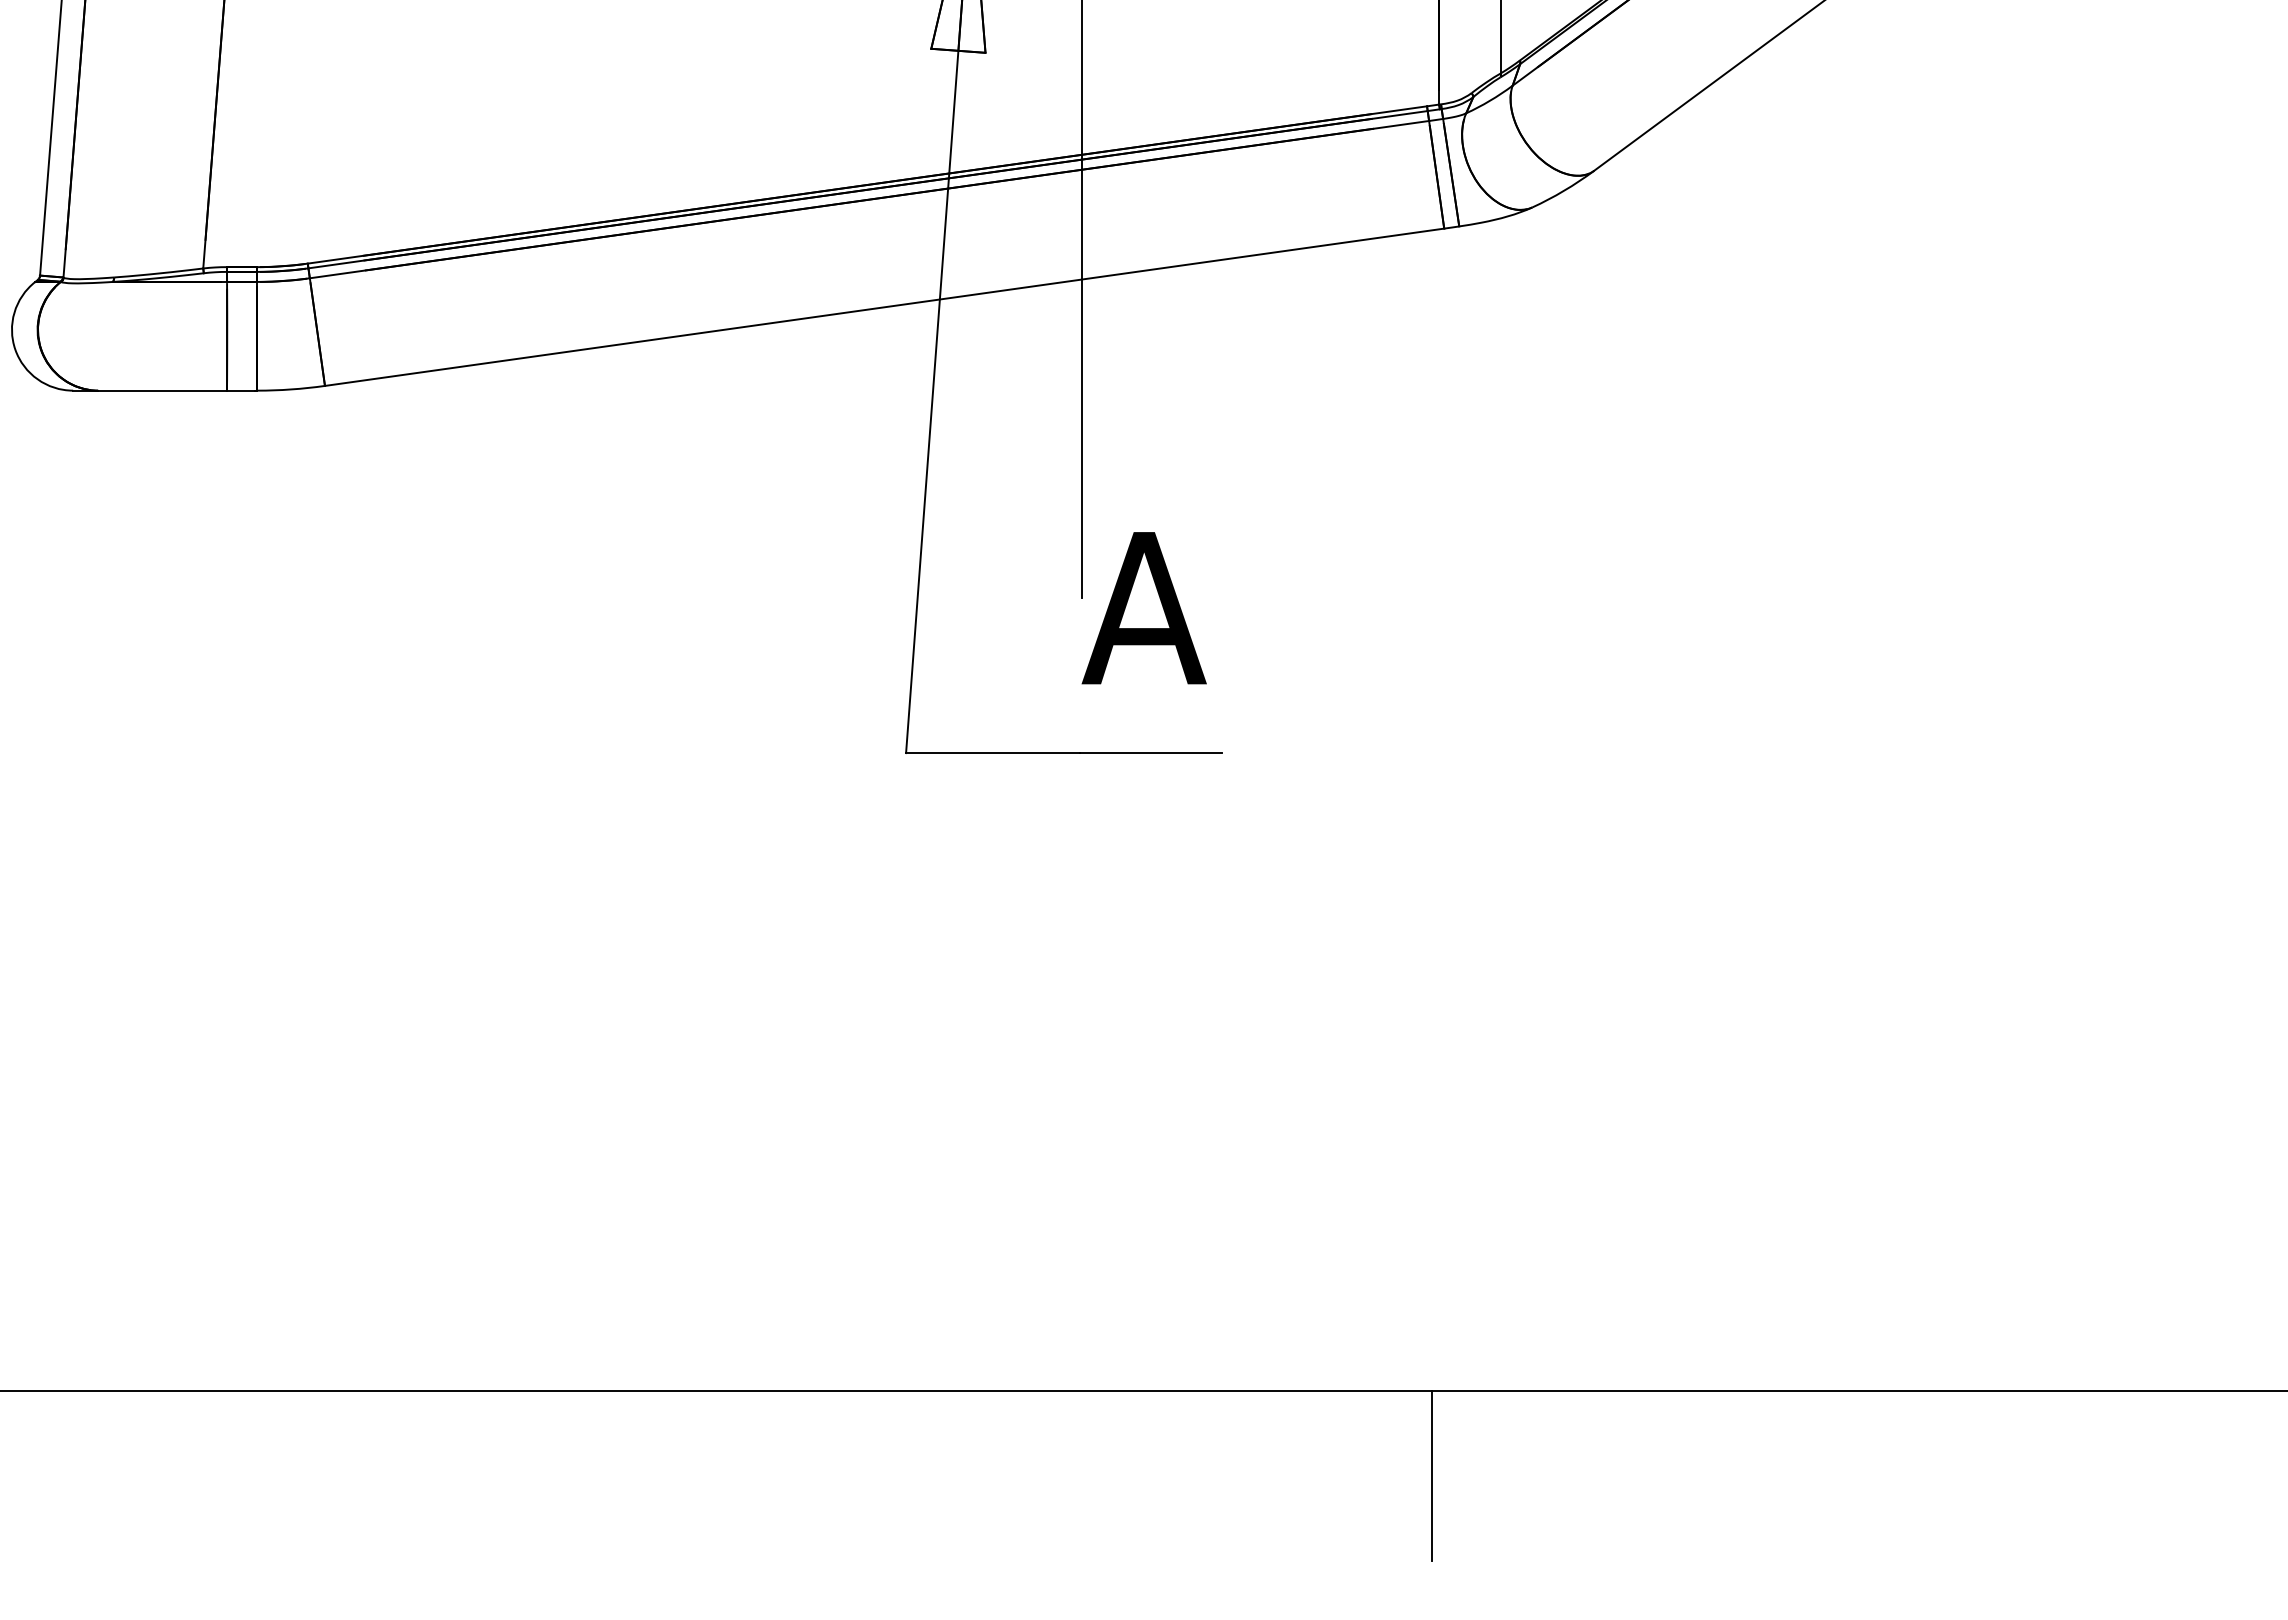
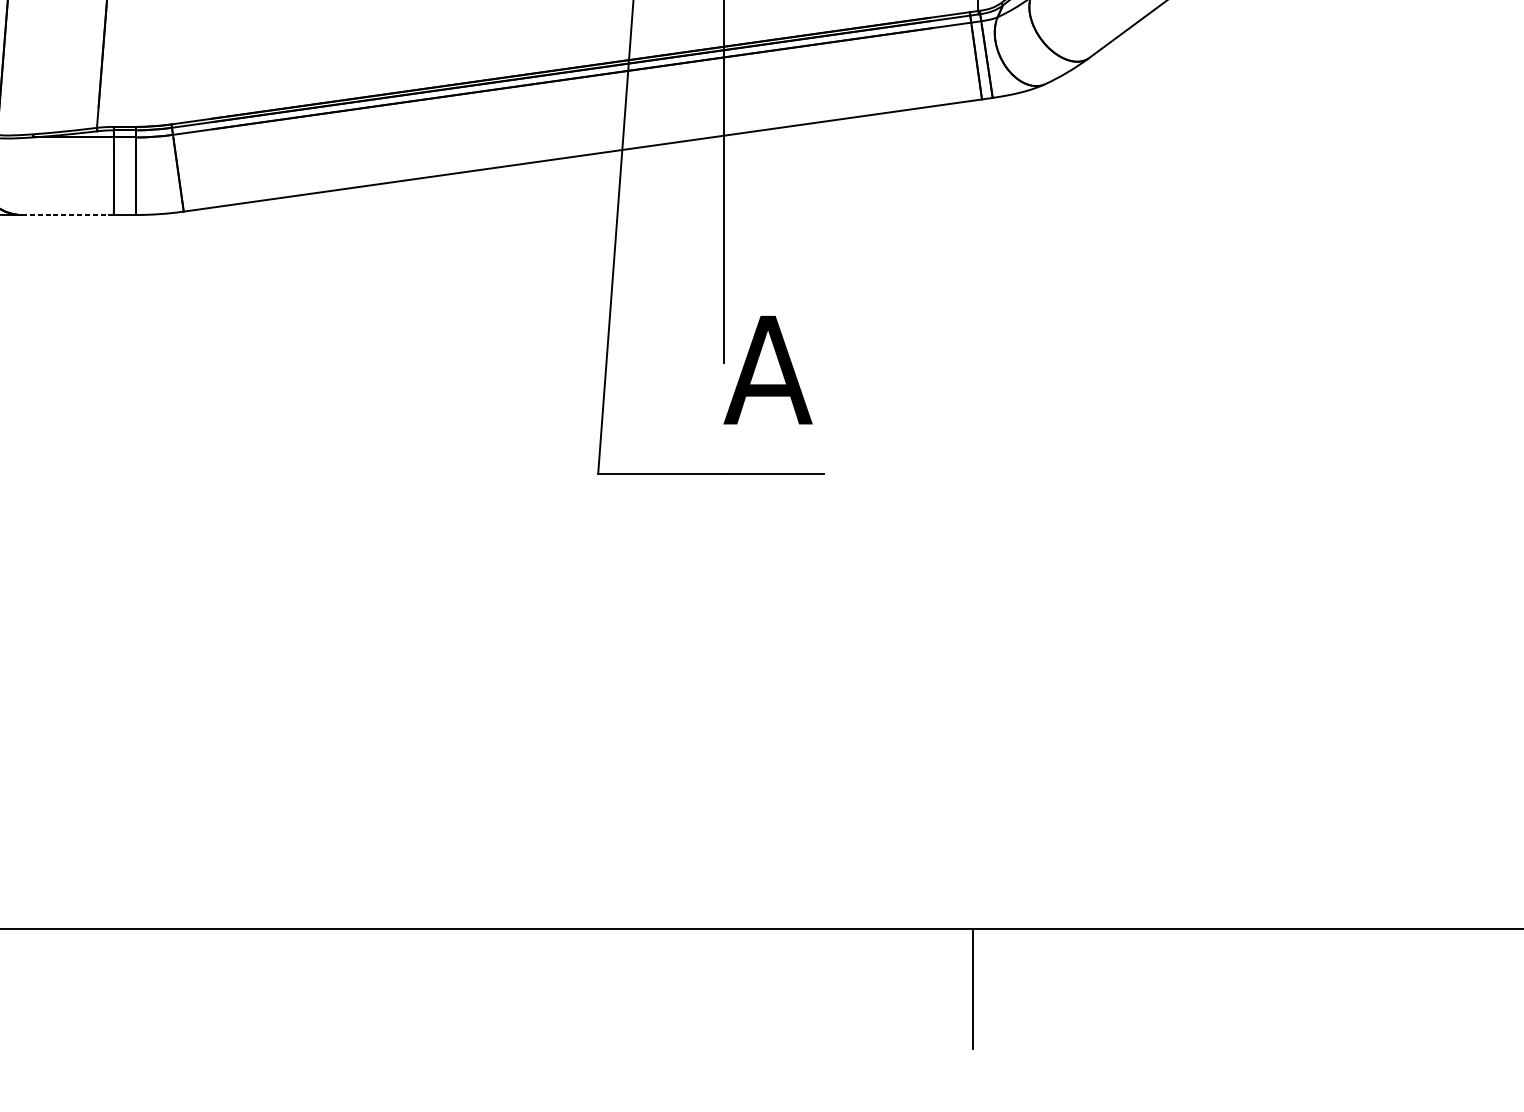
line: (163, 390) -> (68, 214), solid -> dashed

